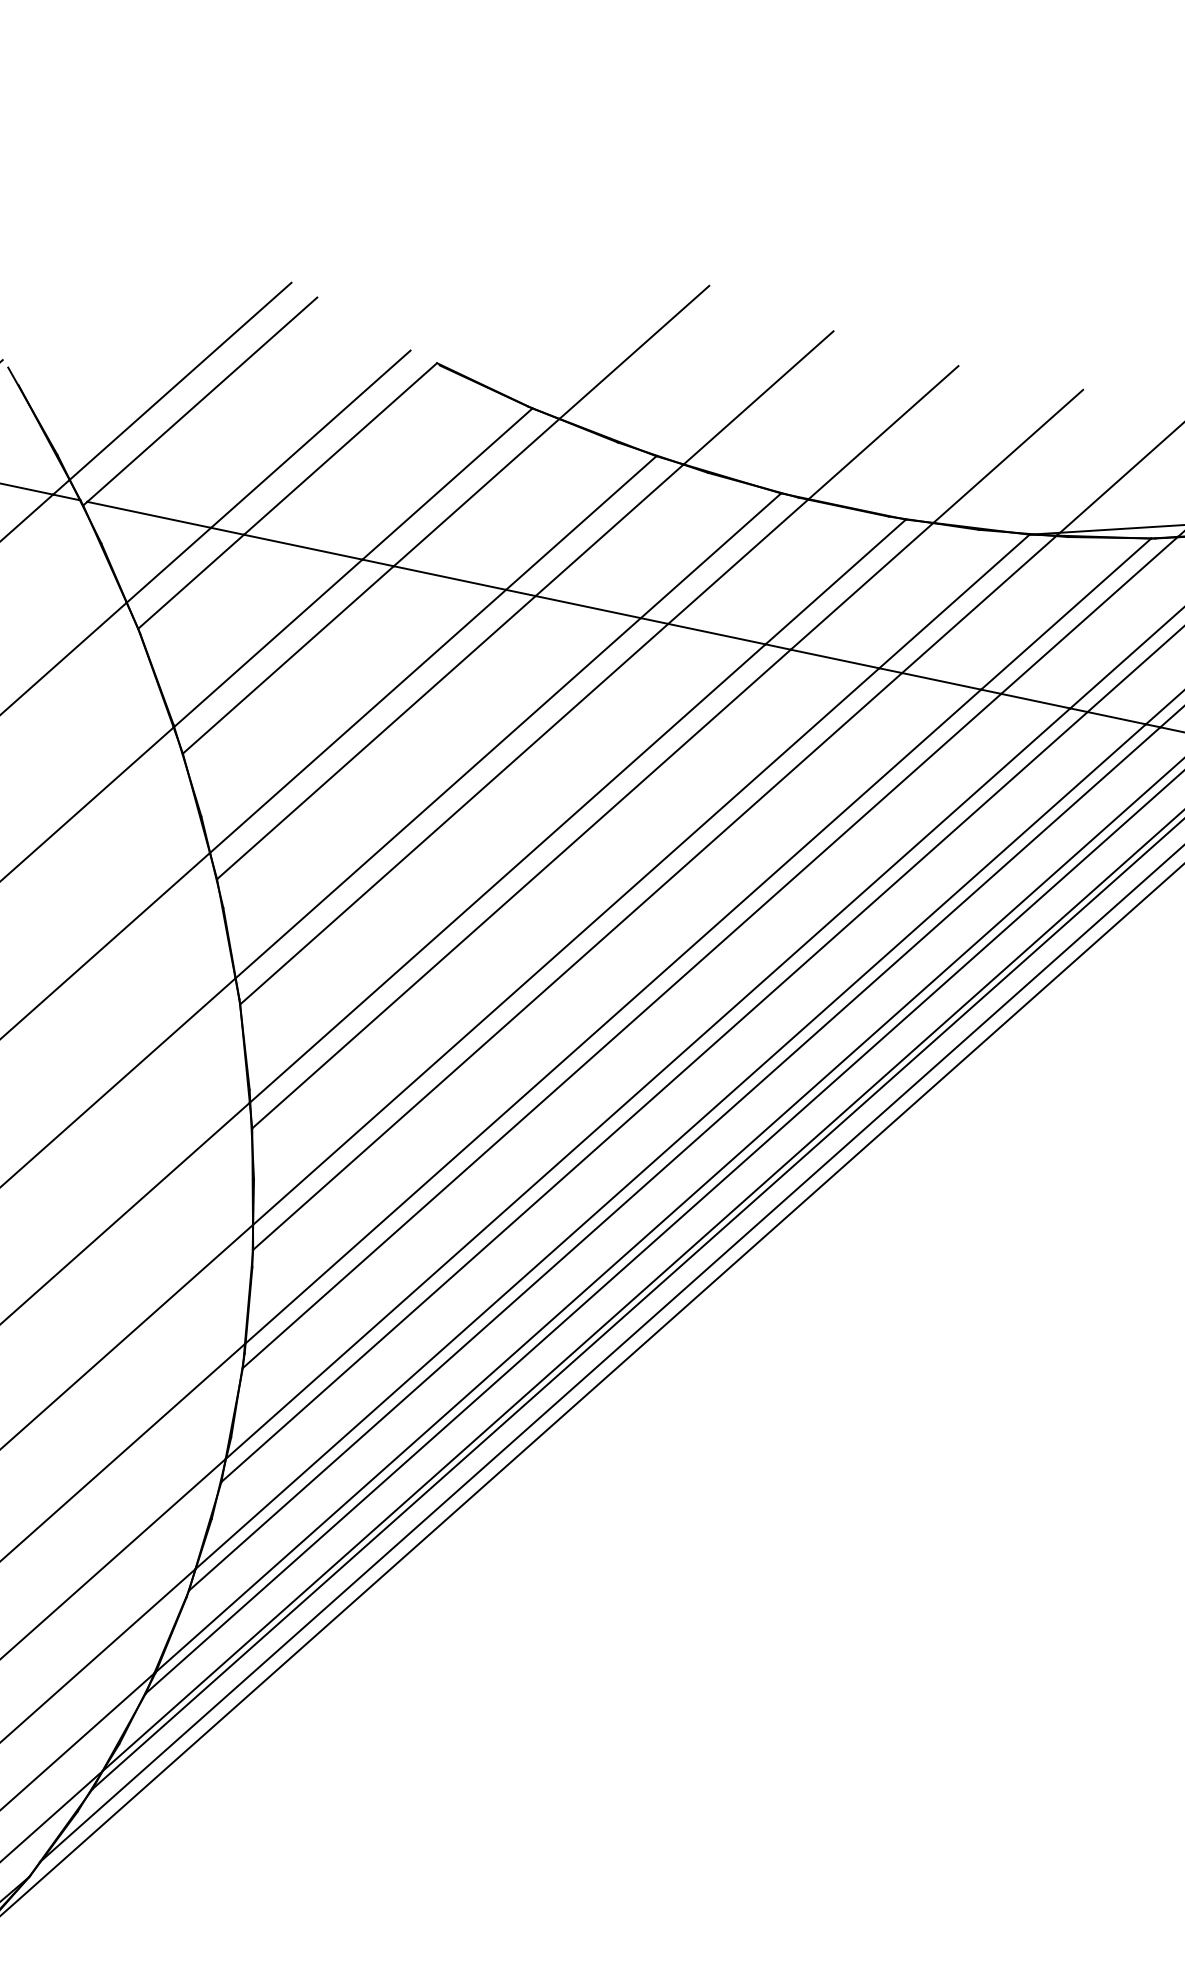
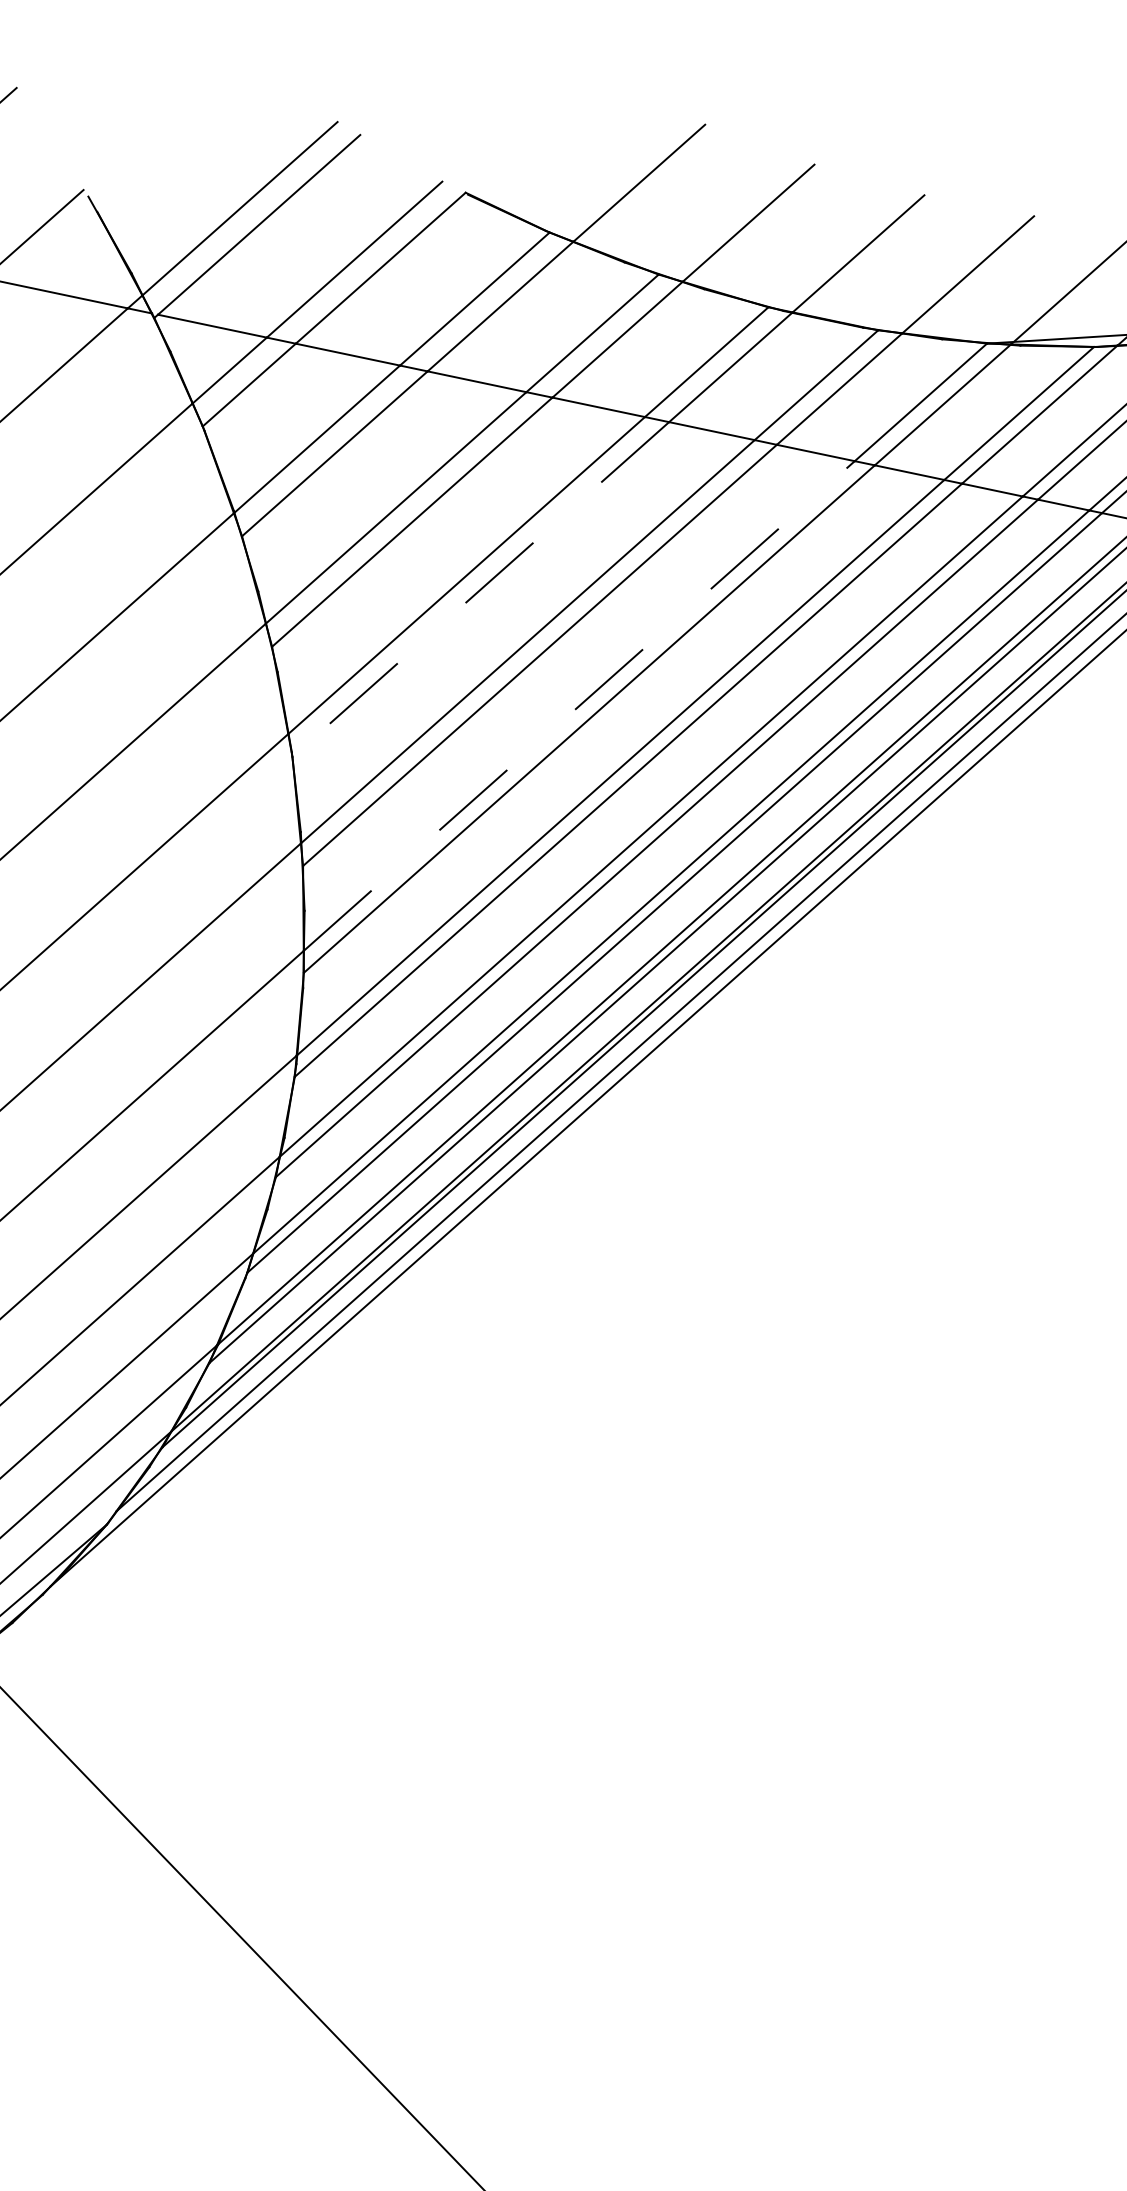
line: (453, 814) -> (480, 589), solid -> dashed
line: (566, 947) -> (579, 706), solid -> dashed

